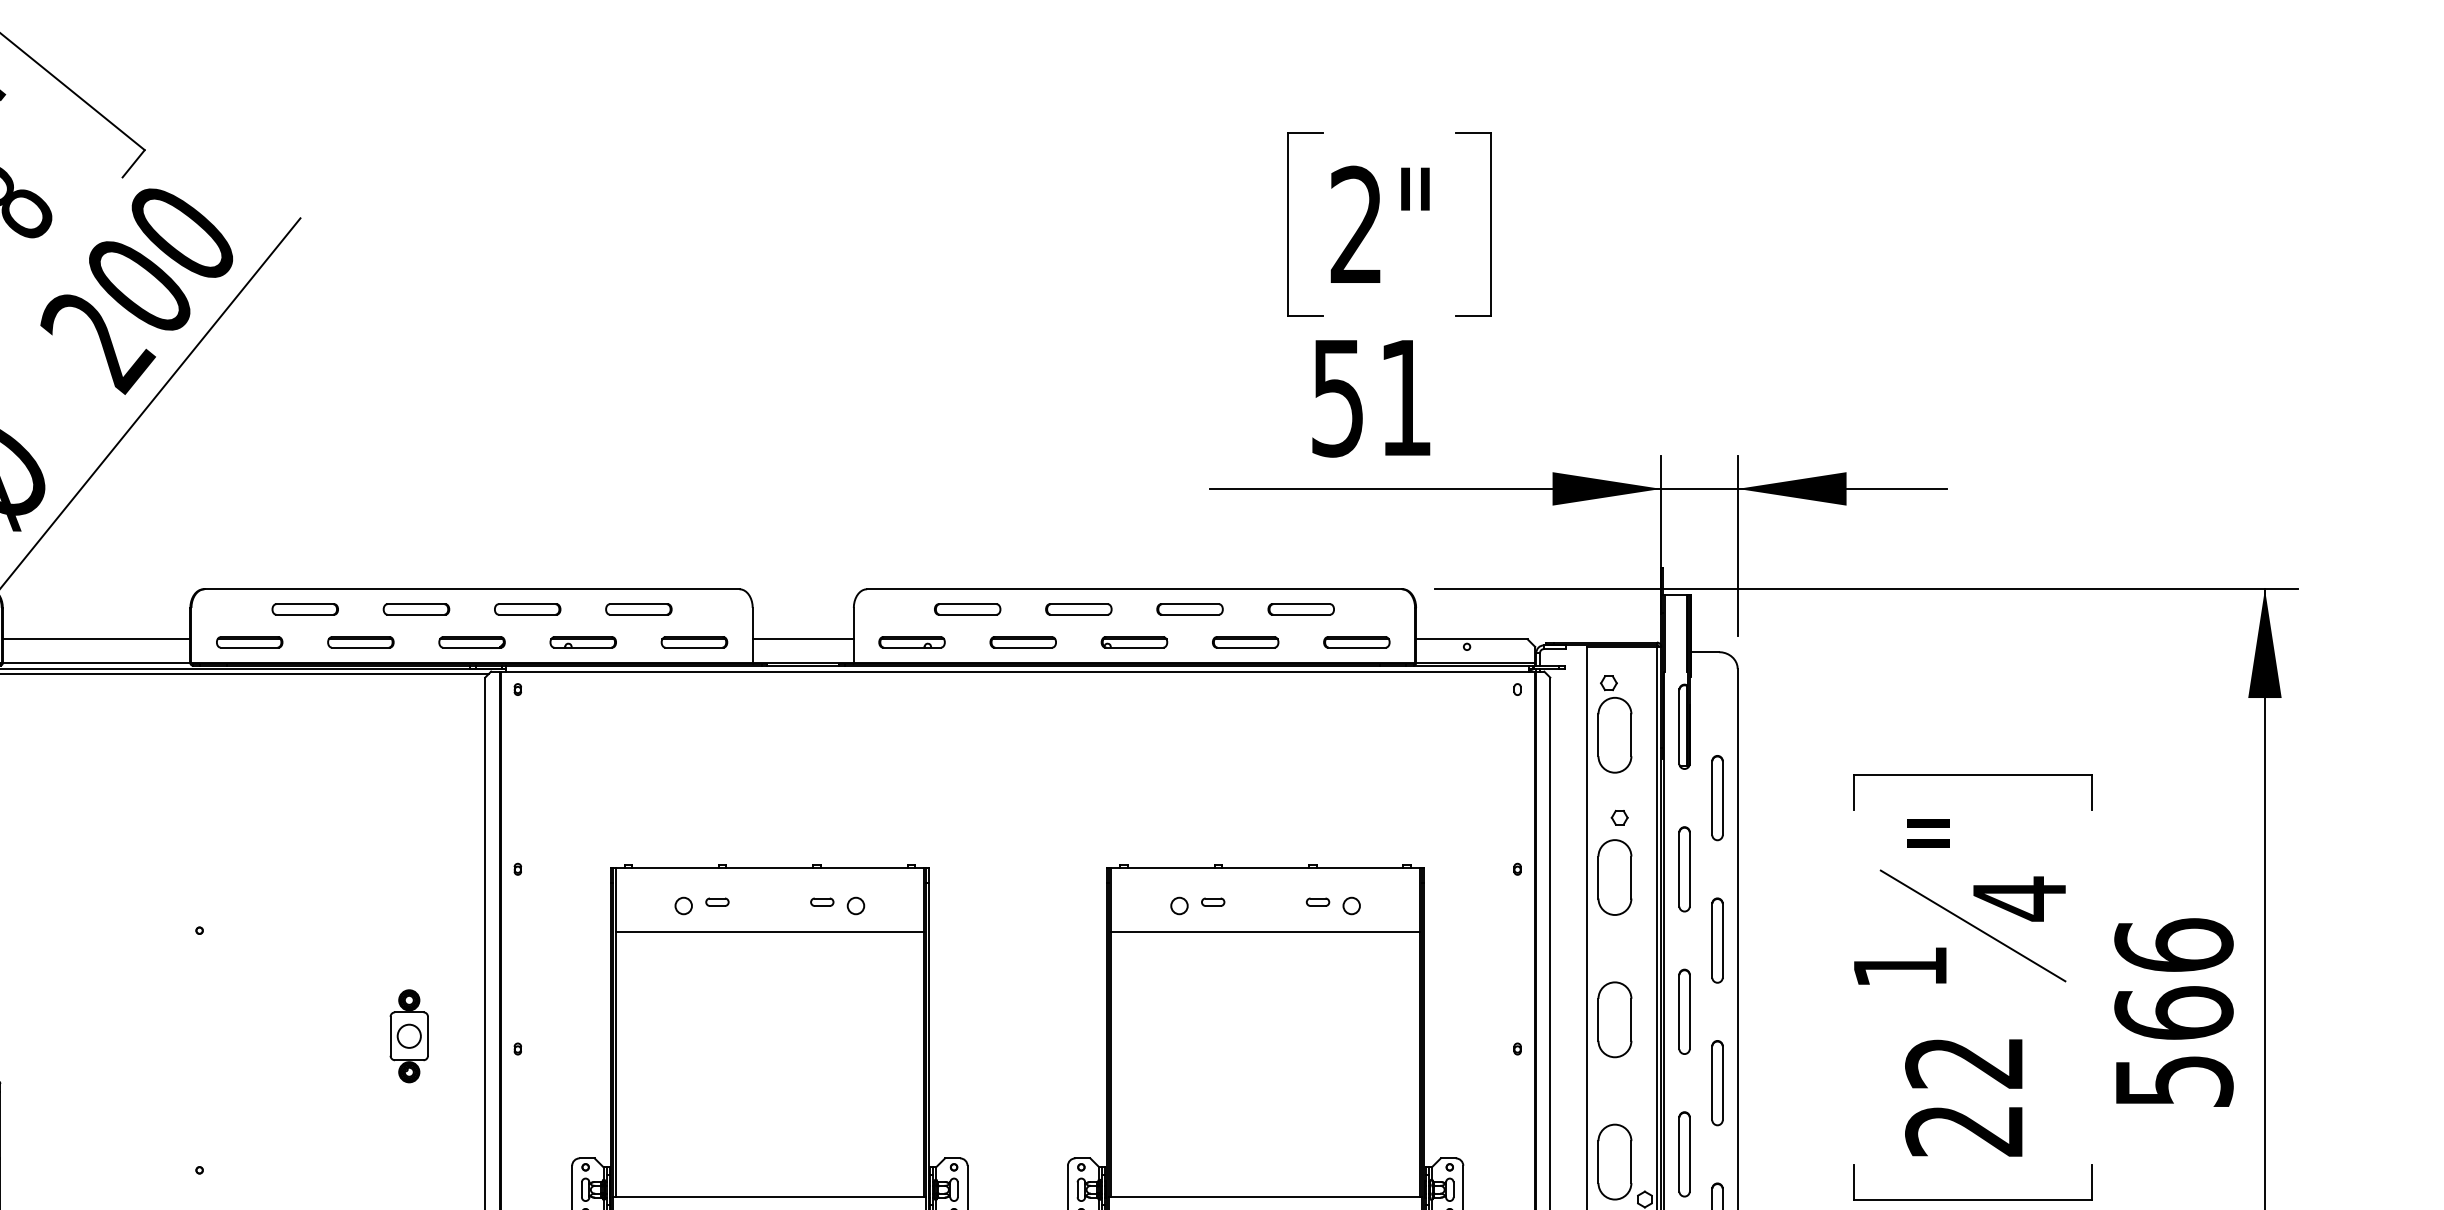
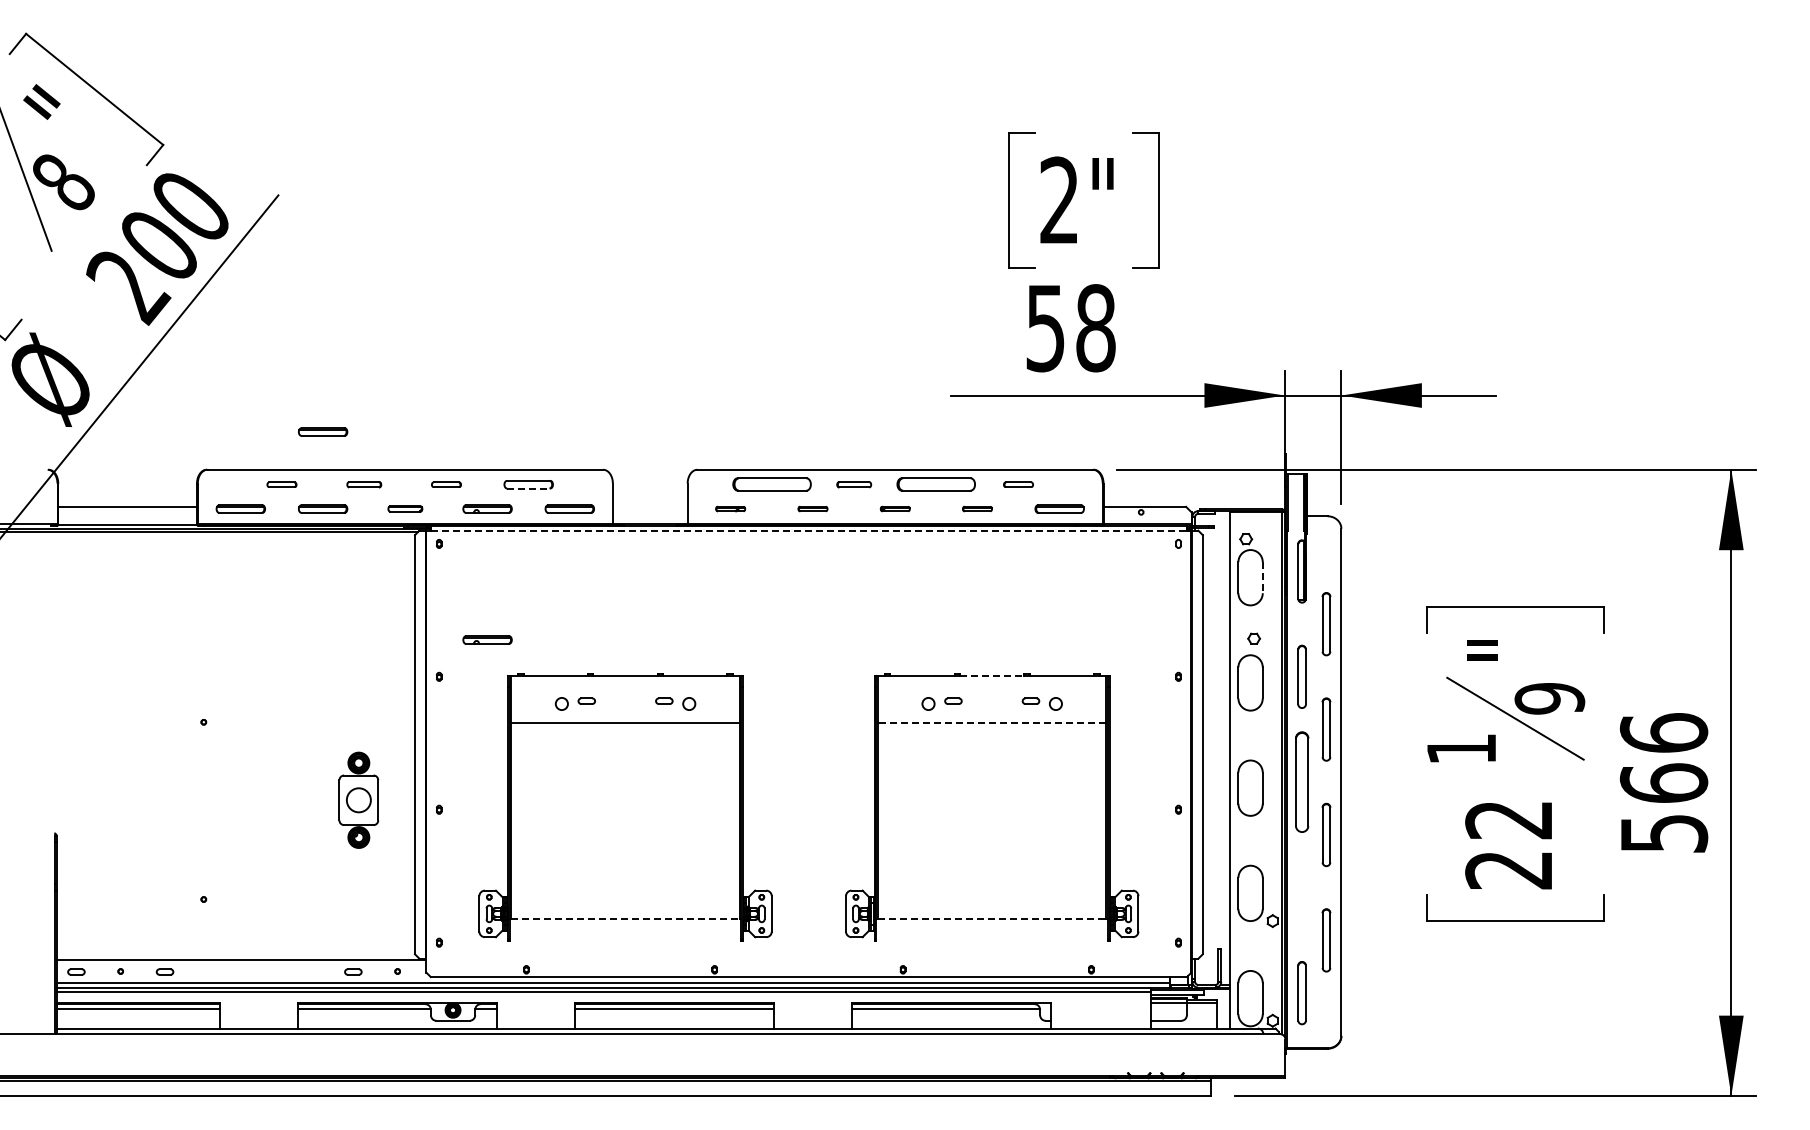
text: (1405, 398) -> (1095, 328), 51 -> 58
part: (361, 537) -> (323, 431), added
part: (304, 609) -> (281, 484), size x0.6
part: (416, 609) -> (364, 484), size x0.7
part: (527, 609) -> (446, 484), size x0.6
part: (967, 609) -> (771, 484), size x1.6
part: (1079, 609) -> (854, 484), size x0.7
part: (1190, 609) -> (936, 484), size x1.6
part: (1301, 609) -> (1018, 484), size x0.6
line: (638, 614) -> (528, 488), solid -> dashed
line: (802, 638) -> (649, 506), removed
part: (472, 641) -> (405, 508), size x0.7
part: (911, 641) -> (730, 508), size x0.6
part: (1022, 641) -> (812, 508), size x0.6
part: (1134, 641) -> (895, 508), size x0.6
part: (1245, 641) -> (977, 508), size x0.6
line: (1018, 671) -> (809, 530), solid -> dashed
line: (1631, 734) -> (1262, 577), solid -> dashed
part: (583, 818) -> (487, 639), added
line: (1265, 867) -> (992, 675), solid -> dashed
text: (2019, 898) -> (1549, 698), 4 -> 9
line: (1264, 932) -> (991, 723), solid -> dashed
part: (1683, 1012) -> (1301, 782), size x1.6
part: (408, 1036) -> (358, 800), size x1.4
part: (1683, 1154) -> (1301, 887), removed
line: (771, 1197) -> (626, 919), solid -> dashed
line: (1265, 1197) -> (992, 919), solid -> dashed

